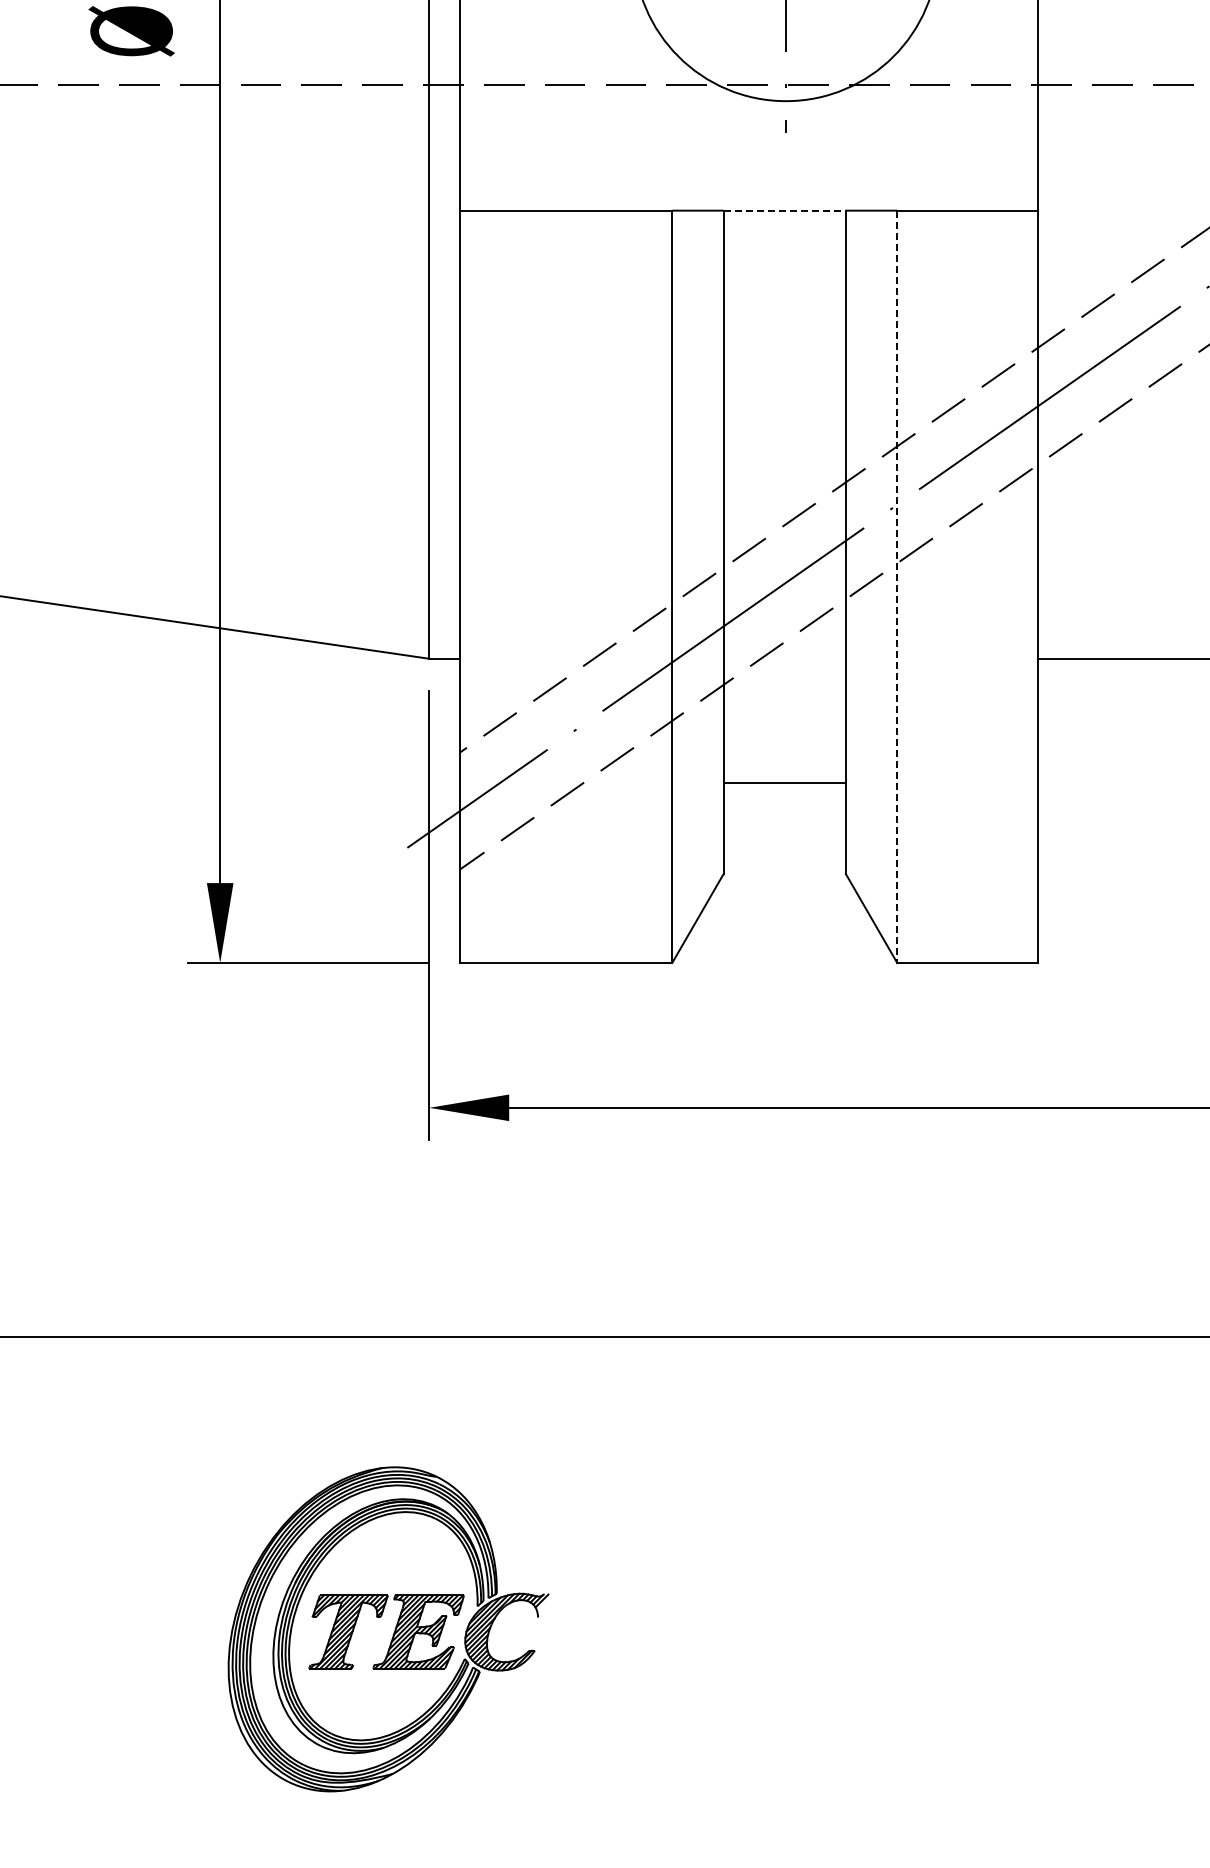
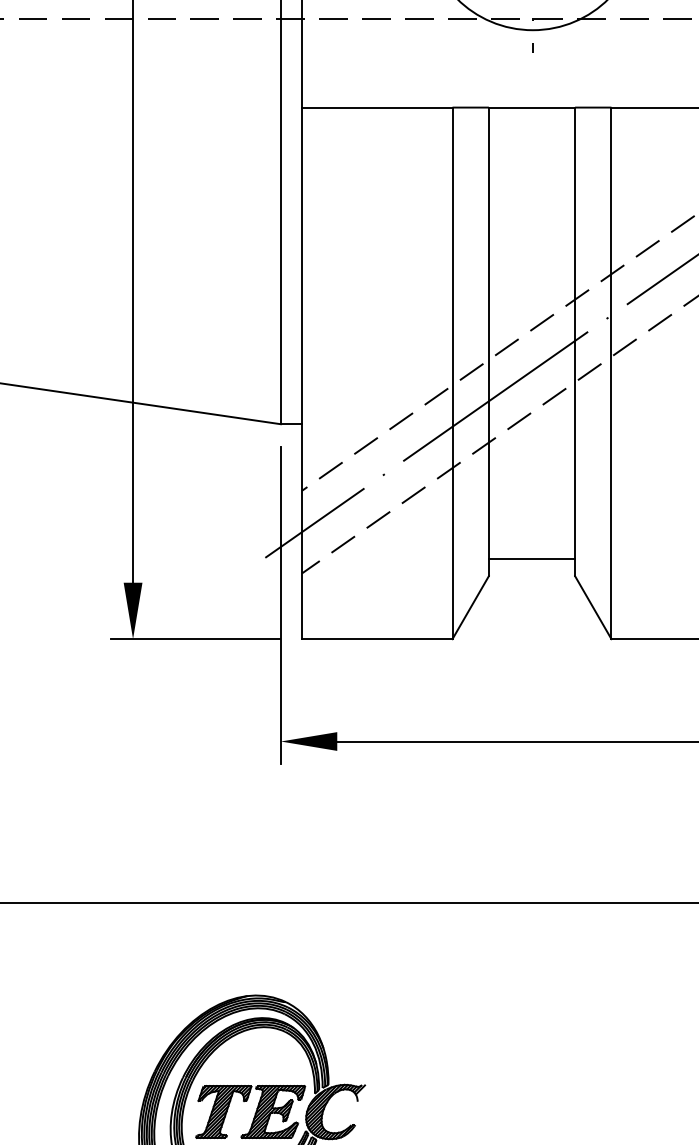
line: (785, 210) -> (532, 107), dashed -> solid
line: (897, 587) -> (611, 373), dashed -> solid
line: (784, 782) -> (531, 558), moved

